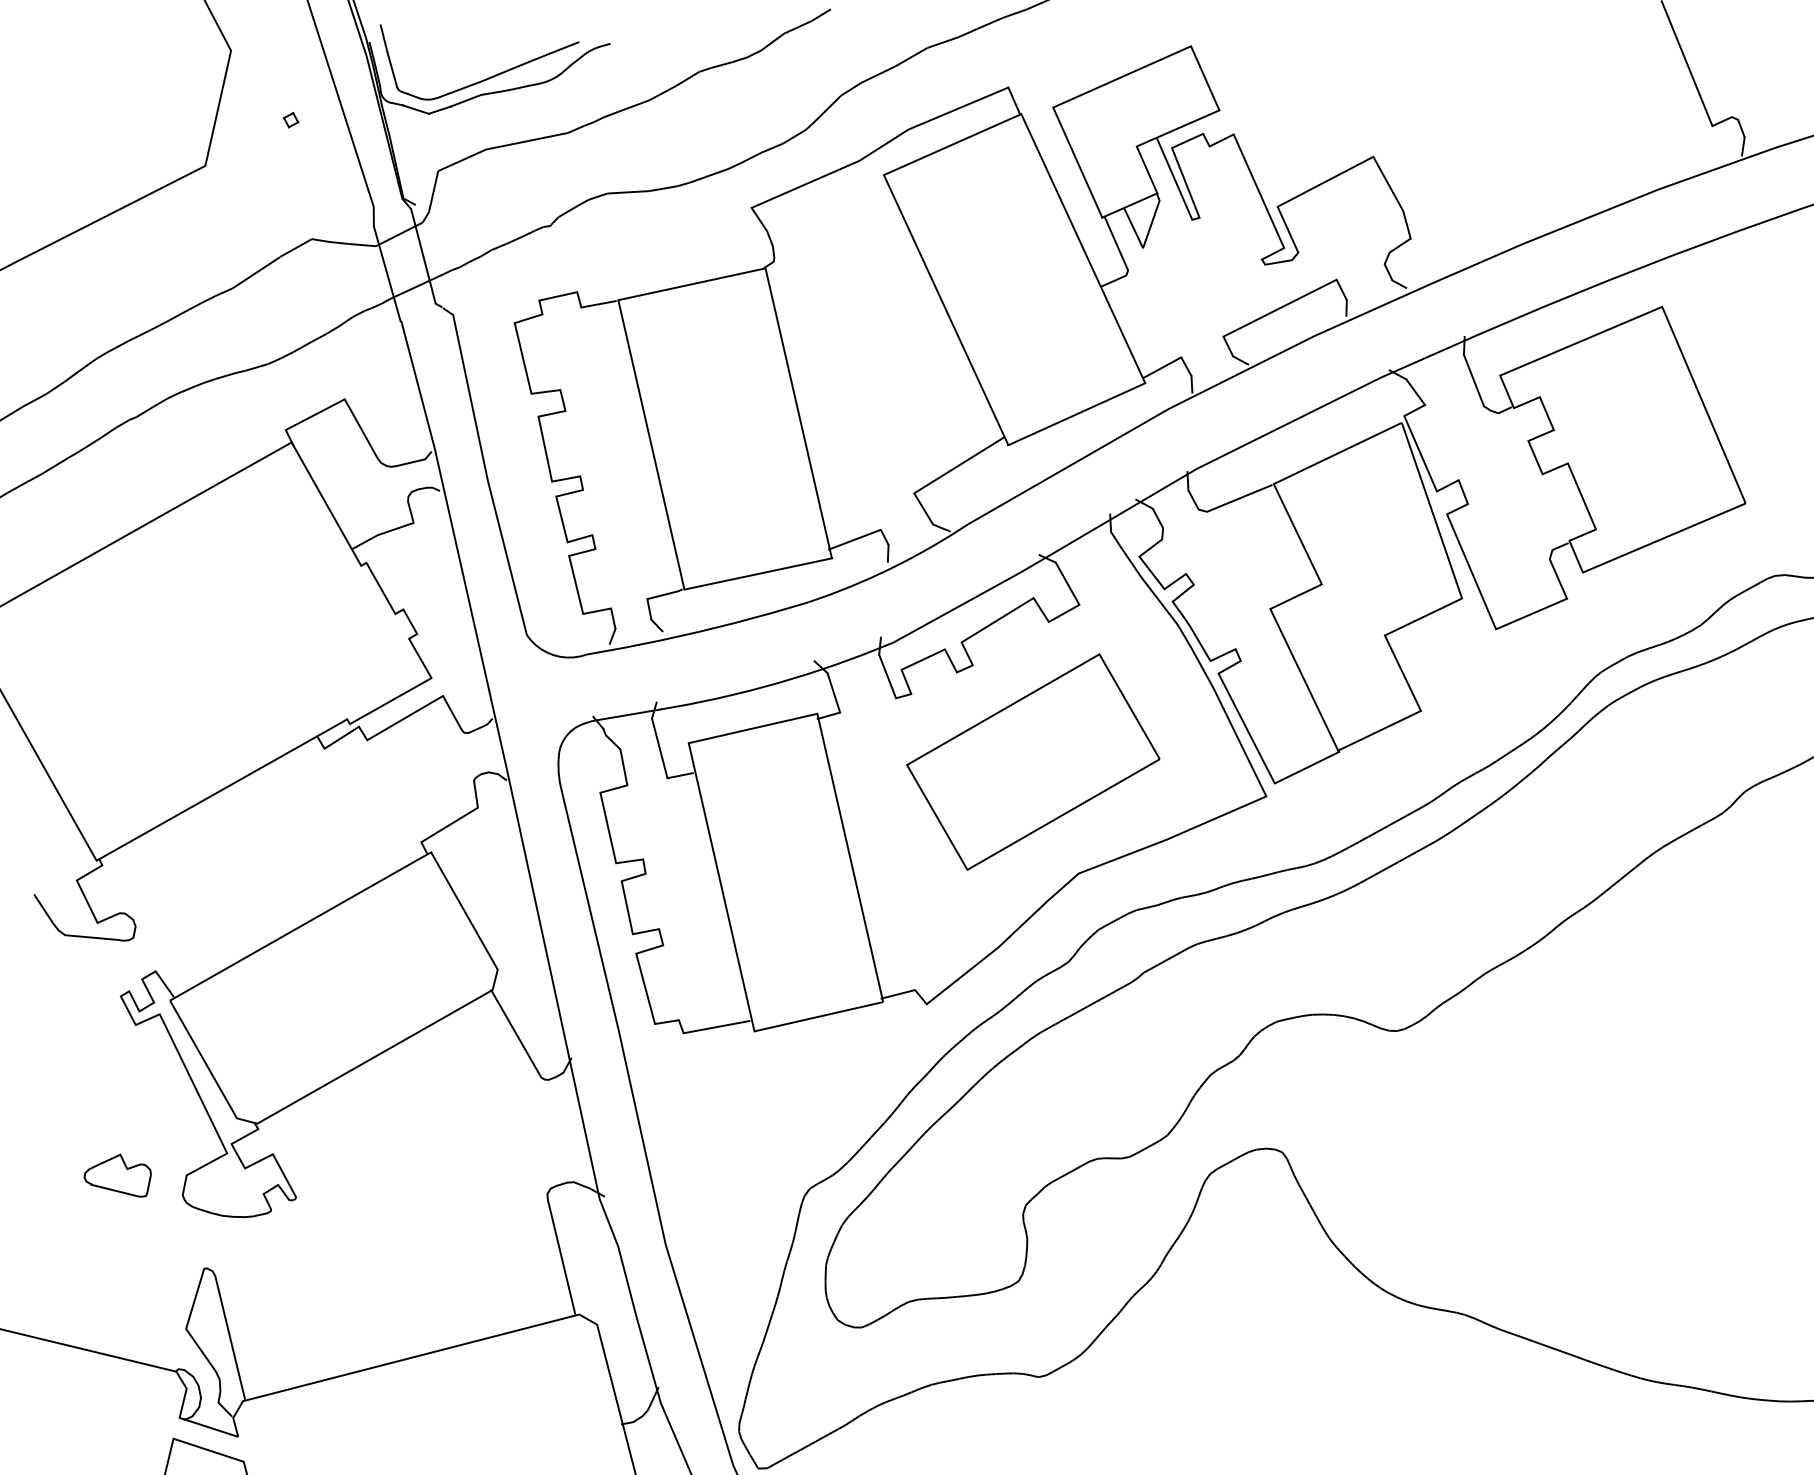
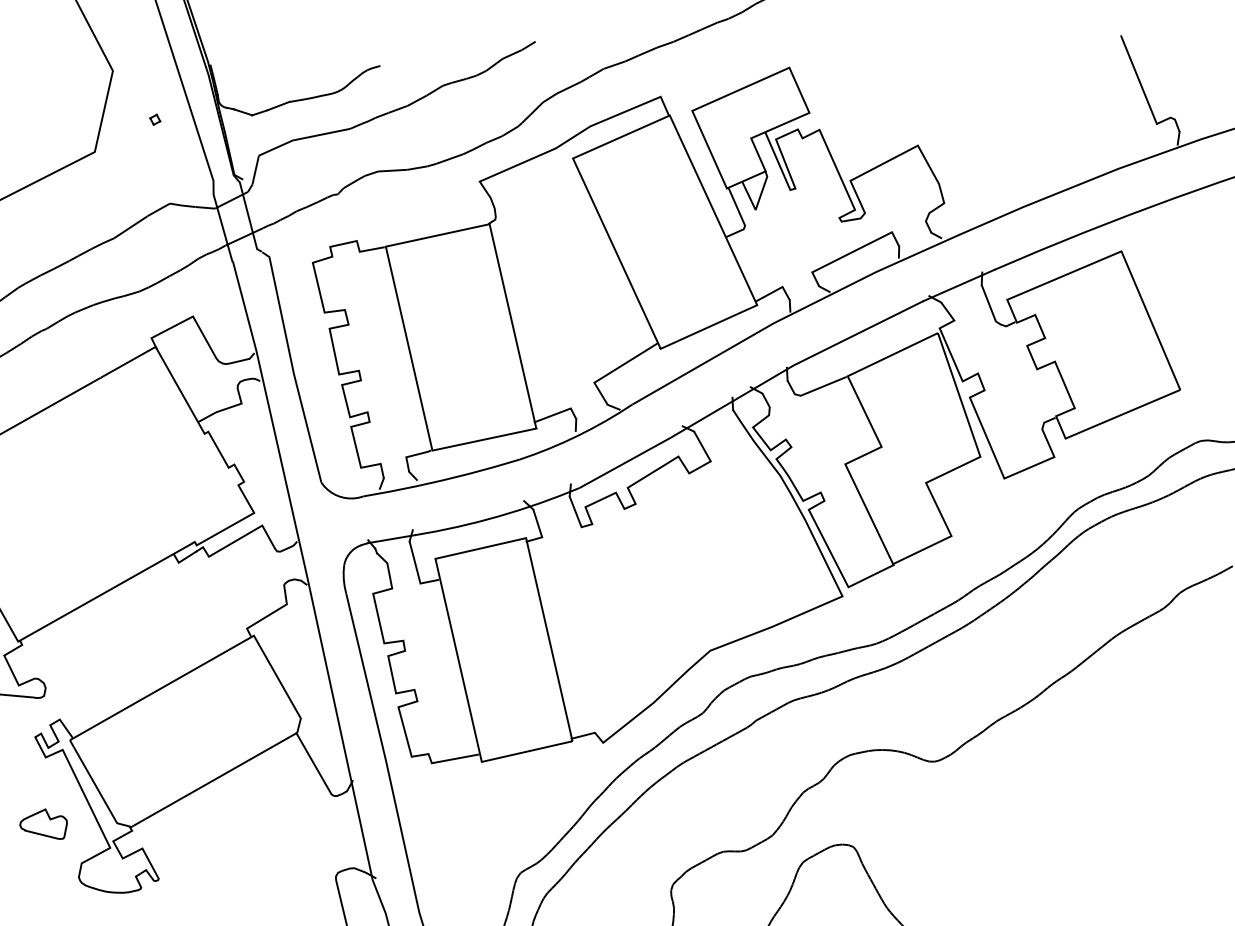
part: (485, 78) -> (292, 90), removed
part: (1033, 761) -> (678, 571), removed
curve: (126, 1169) -> (49, 819), moved

